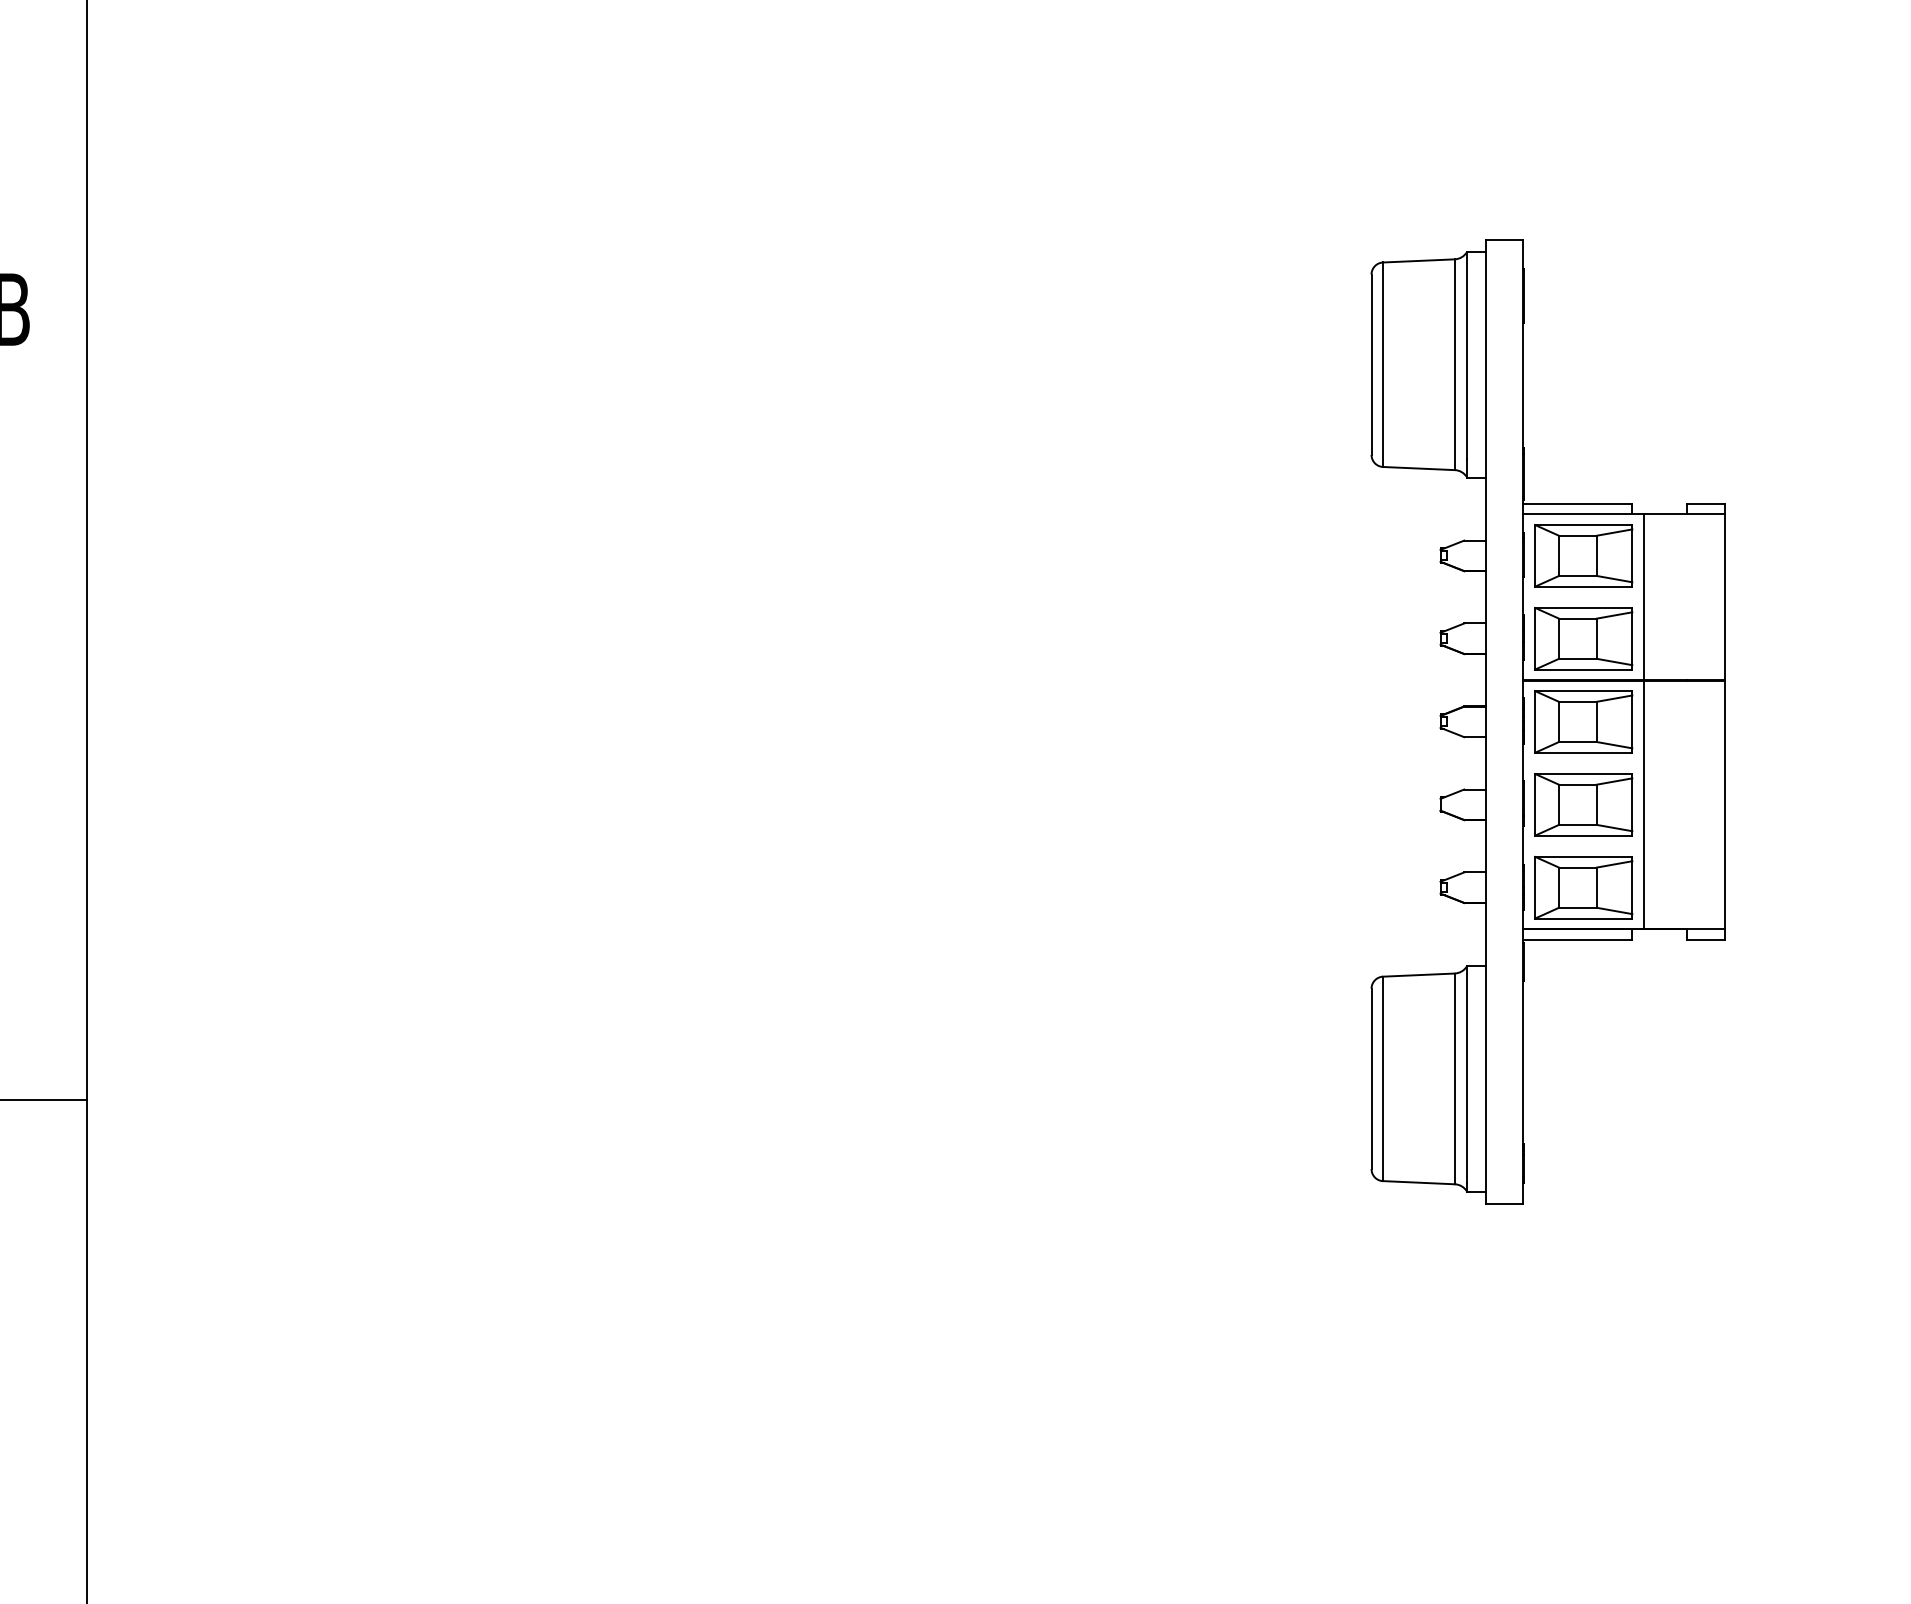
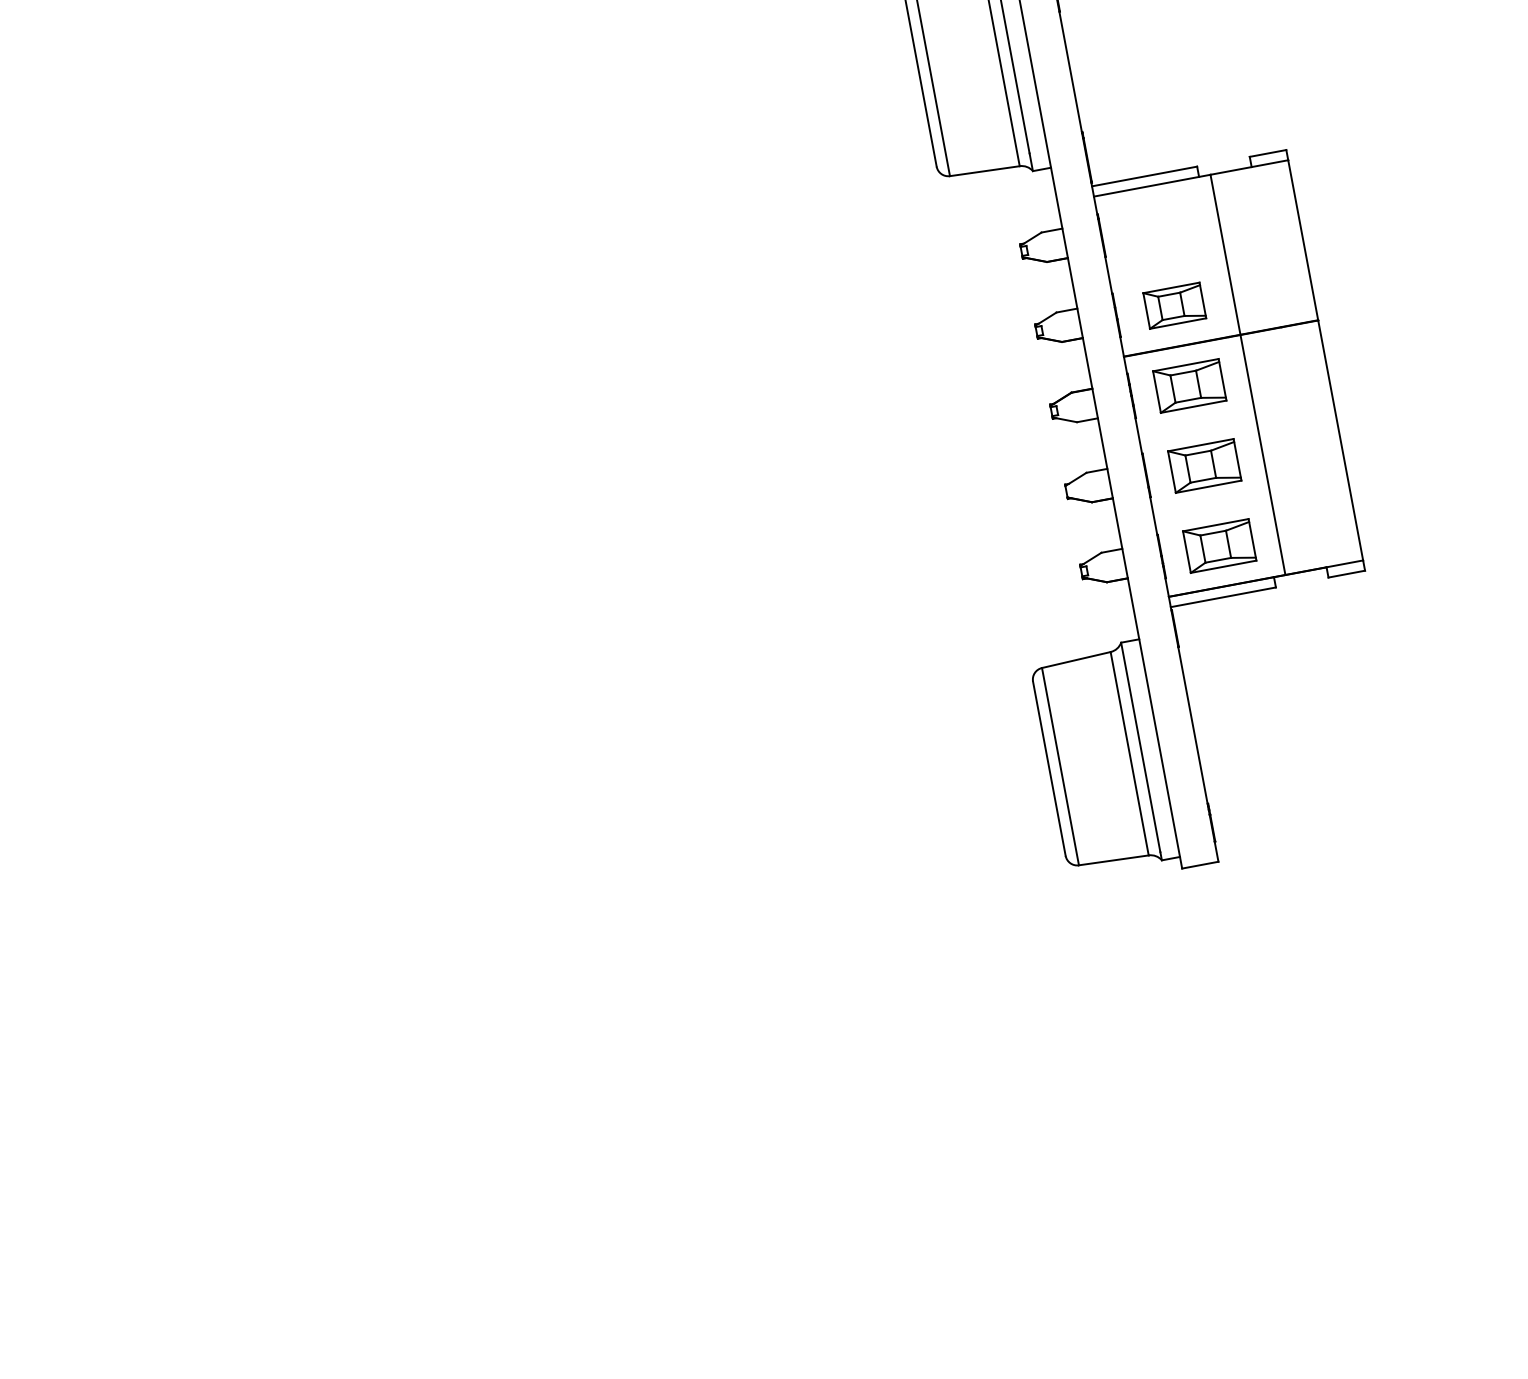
part: (1583, 555) -> (1159, 225), removed
part: (1583, 638) -> (1174, 305), size x0.6
part: (1583, 721) -> (1189, 385), size x0.7
part: (1583, 804) -> (1204, 465), size x0.7
part: (1583, 887) -> (1219, 545), size x0.7

